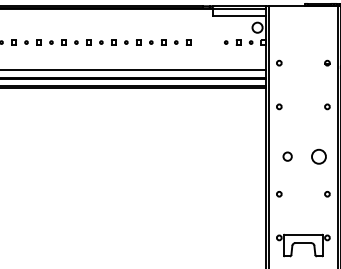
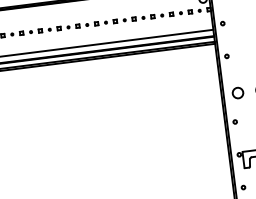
part: (207, 42) -> (166, 14), added
circle: (287, 156) -> (237, 92), size x1.67

